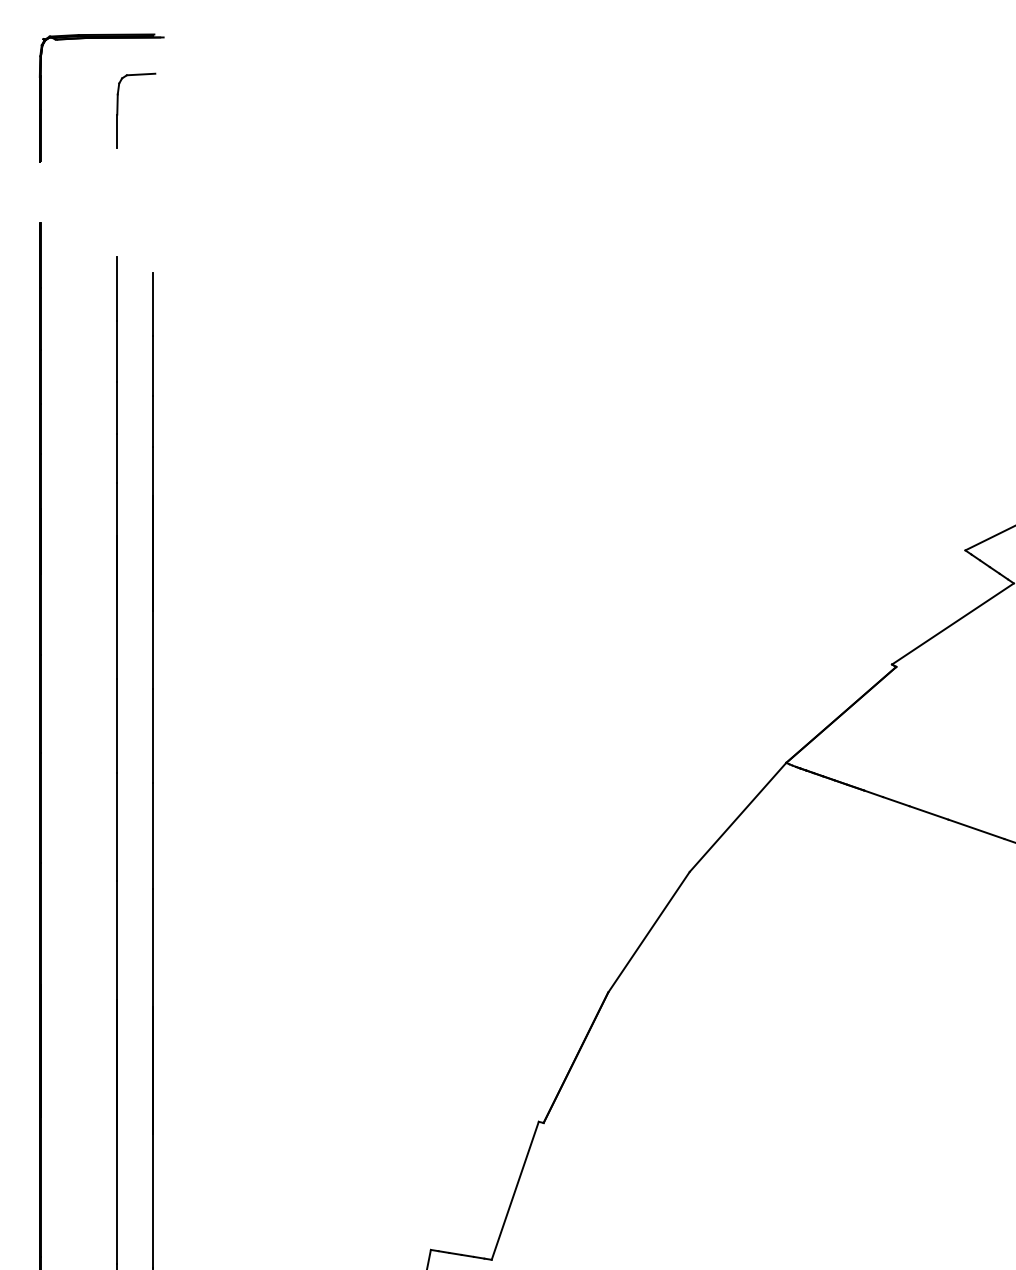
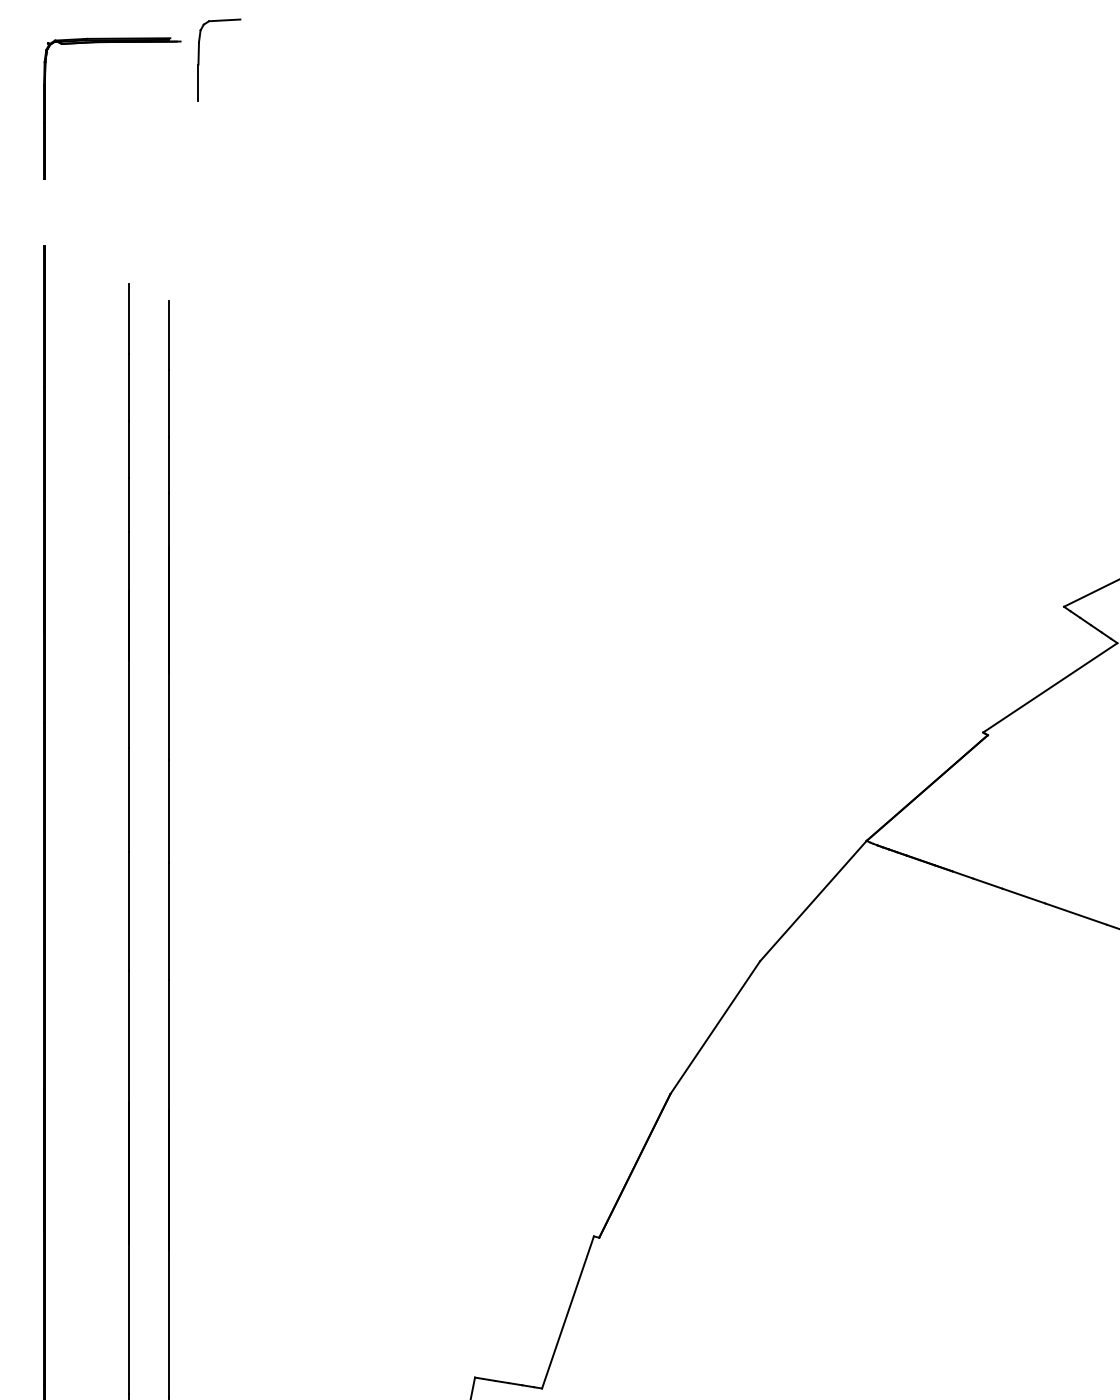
part: (118, 110) -> (199, 59), moved

